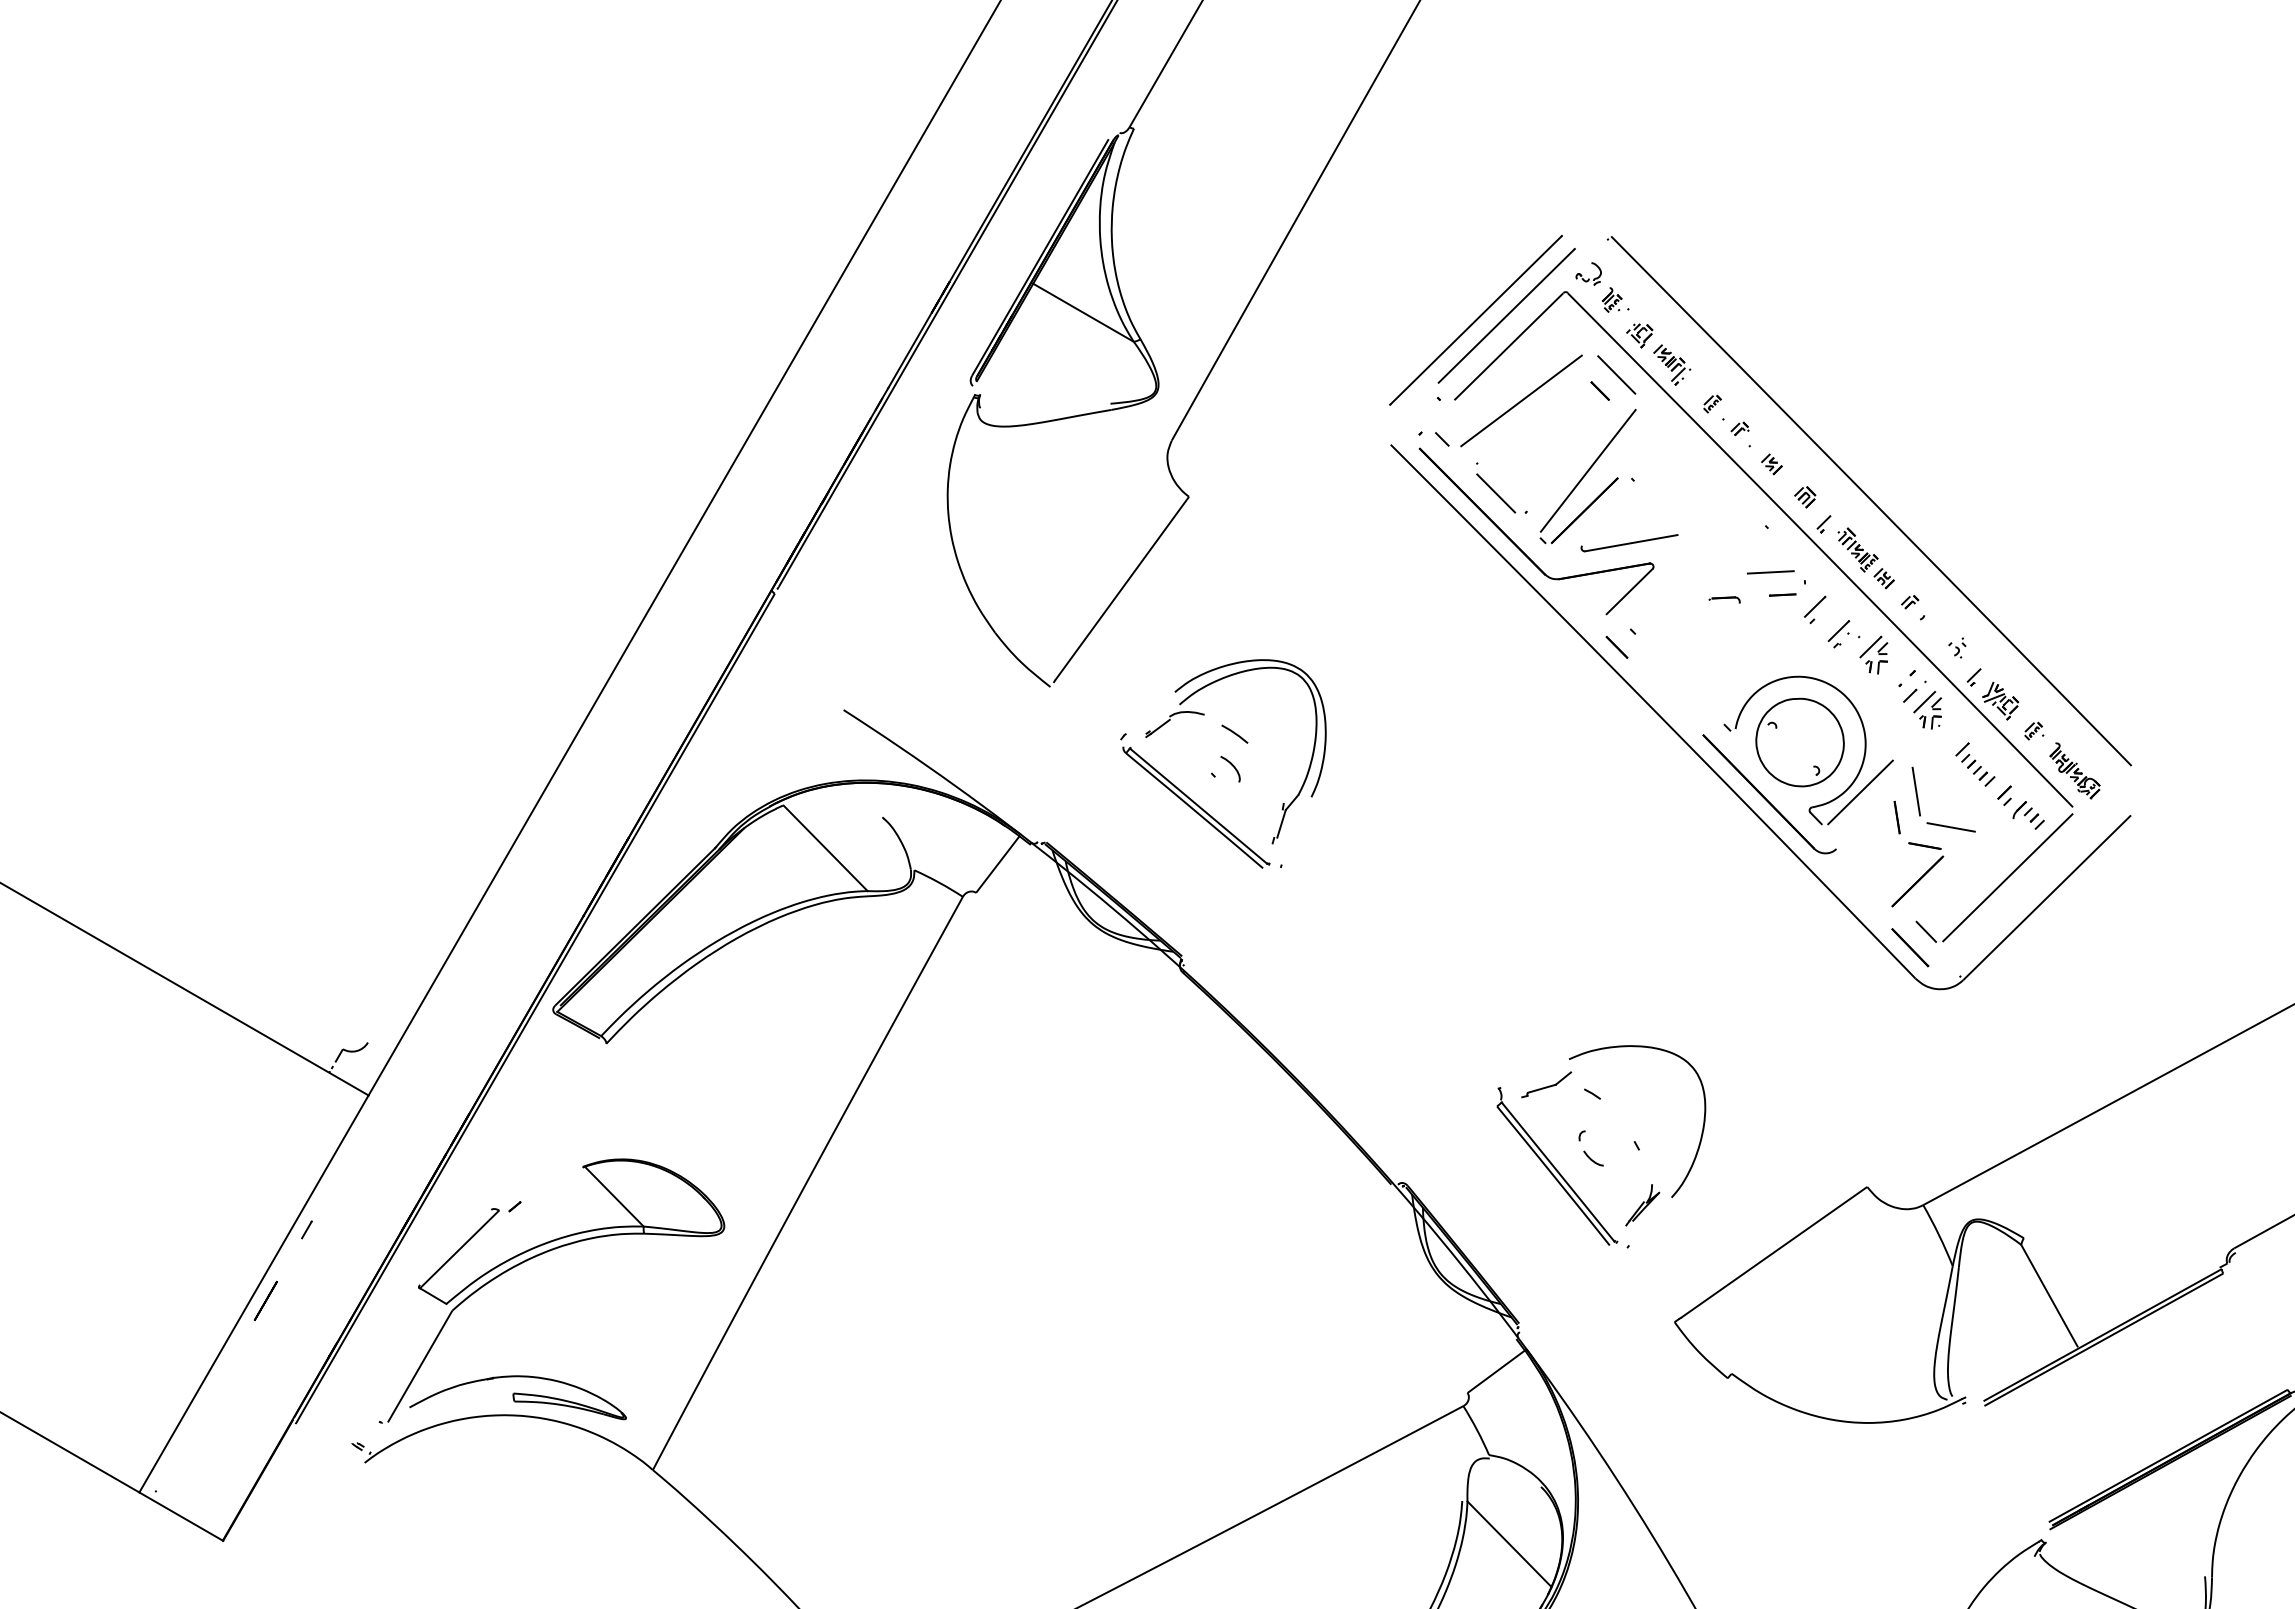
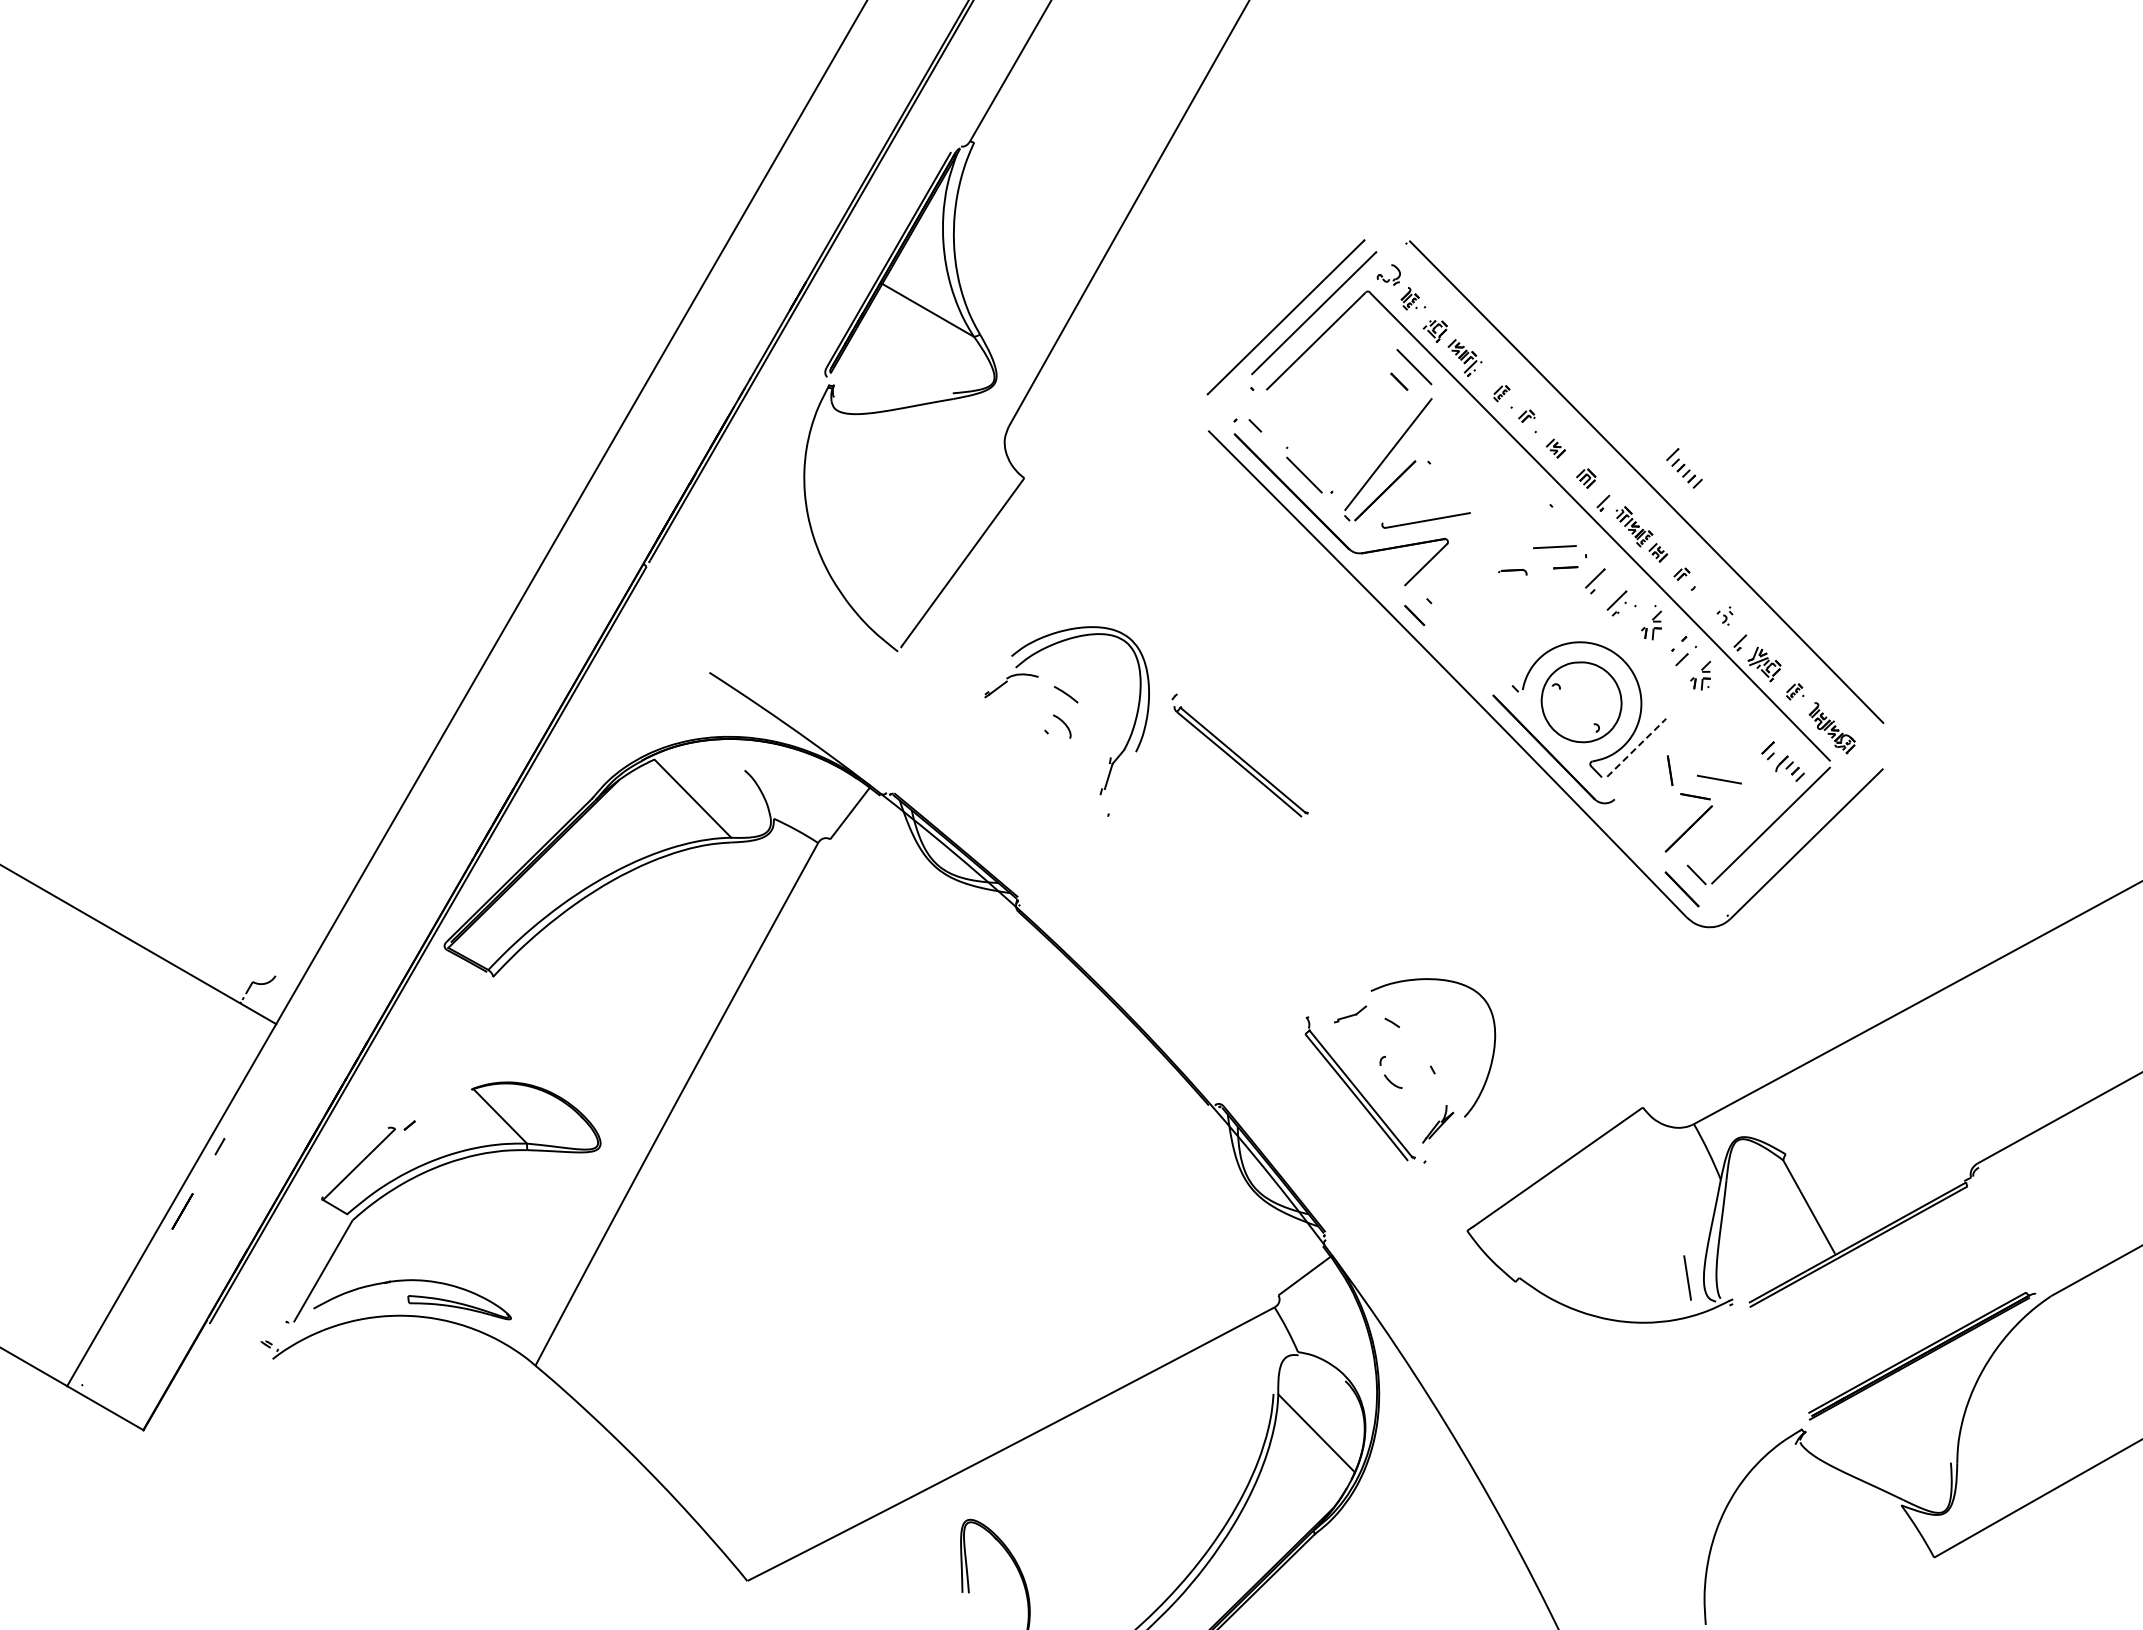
line: (1521, 400) -> (1327, 390), removed
line: (1870, 646) -> (1645, 614), removed
line: (1923, 702) -> (1694, 665), removed
part: (1975, 764) -> (1684, 468), moved
line: (1916, 791) -> (1687, 1277), moved
line: (1861, 792) -> (1637, 747), solid -> dashed
part: (1194, 800) -> (1239, 755), moved
part: (1546, 1084) -> (1350, 1014), size x0.7

